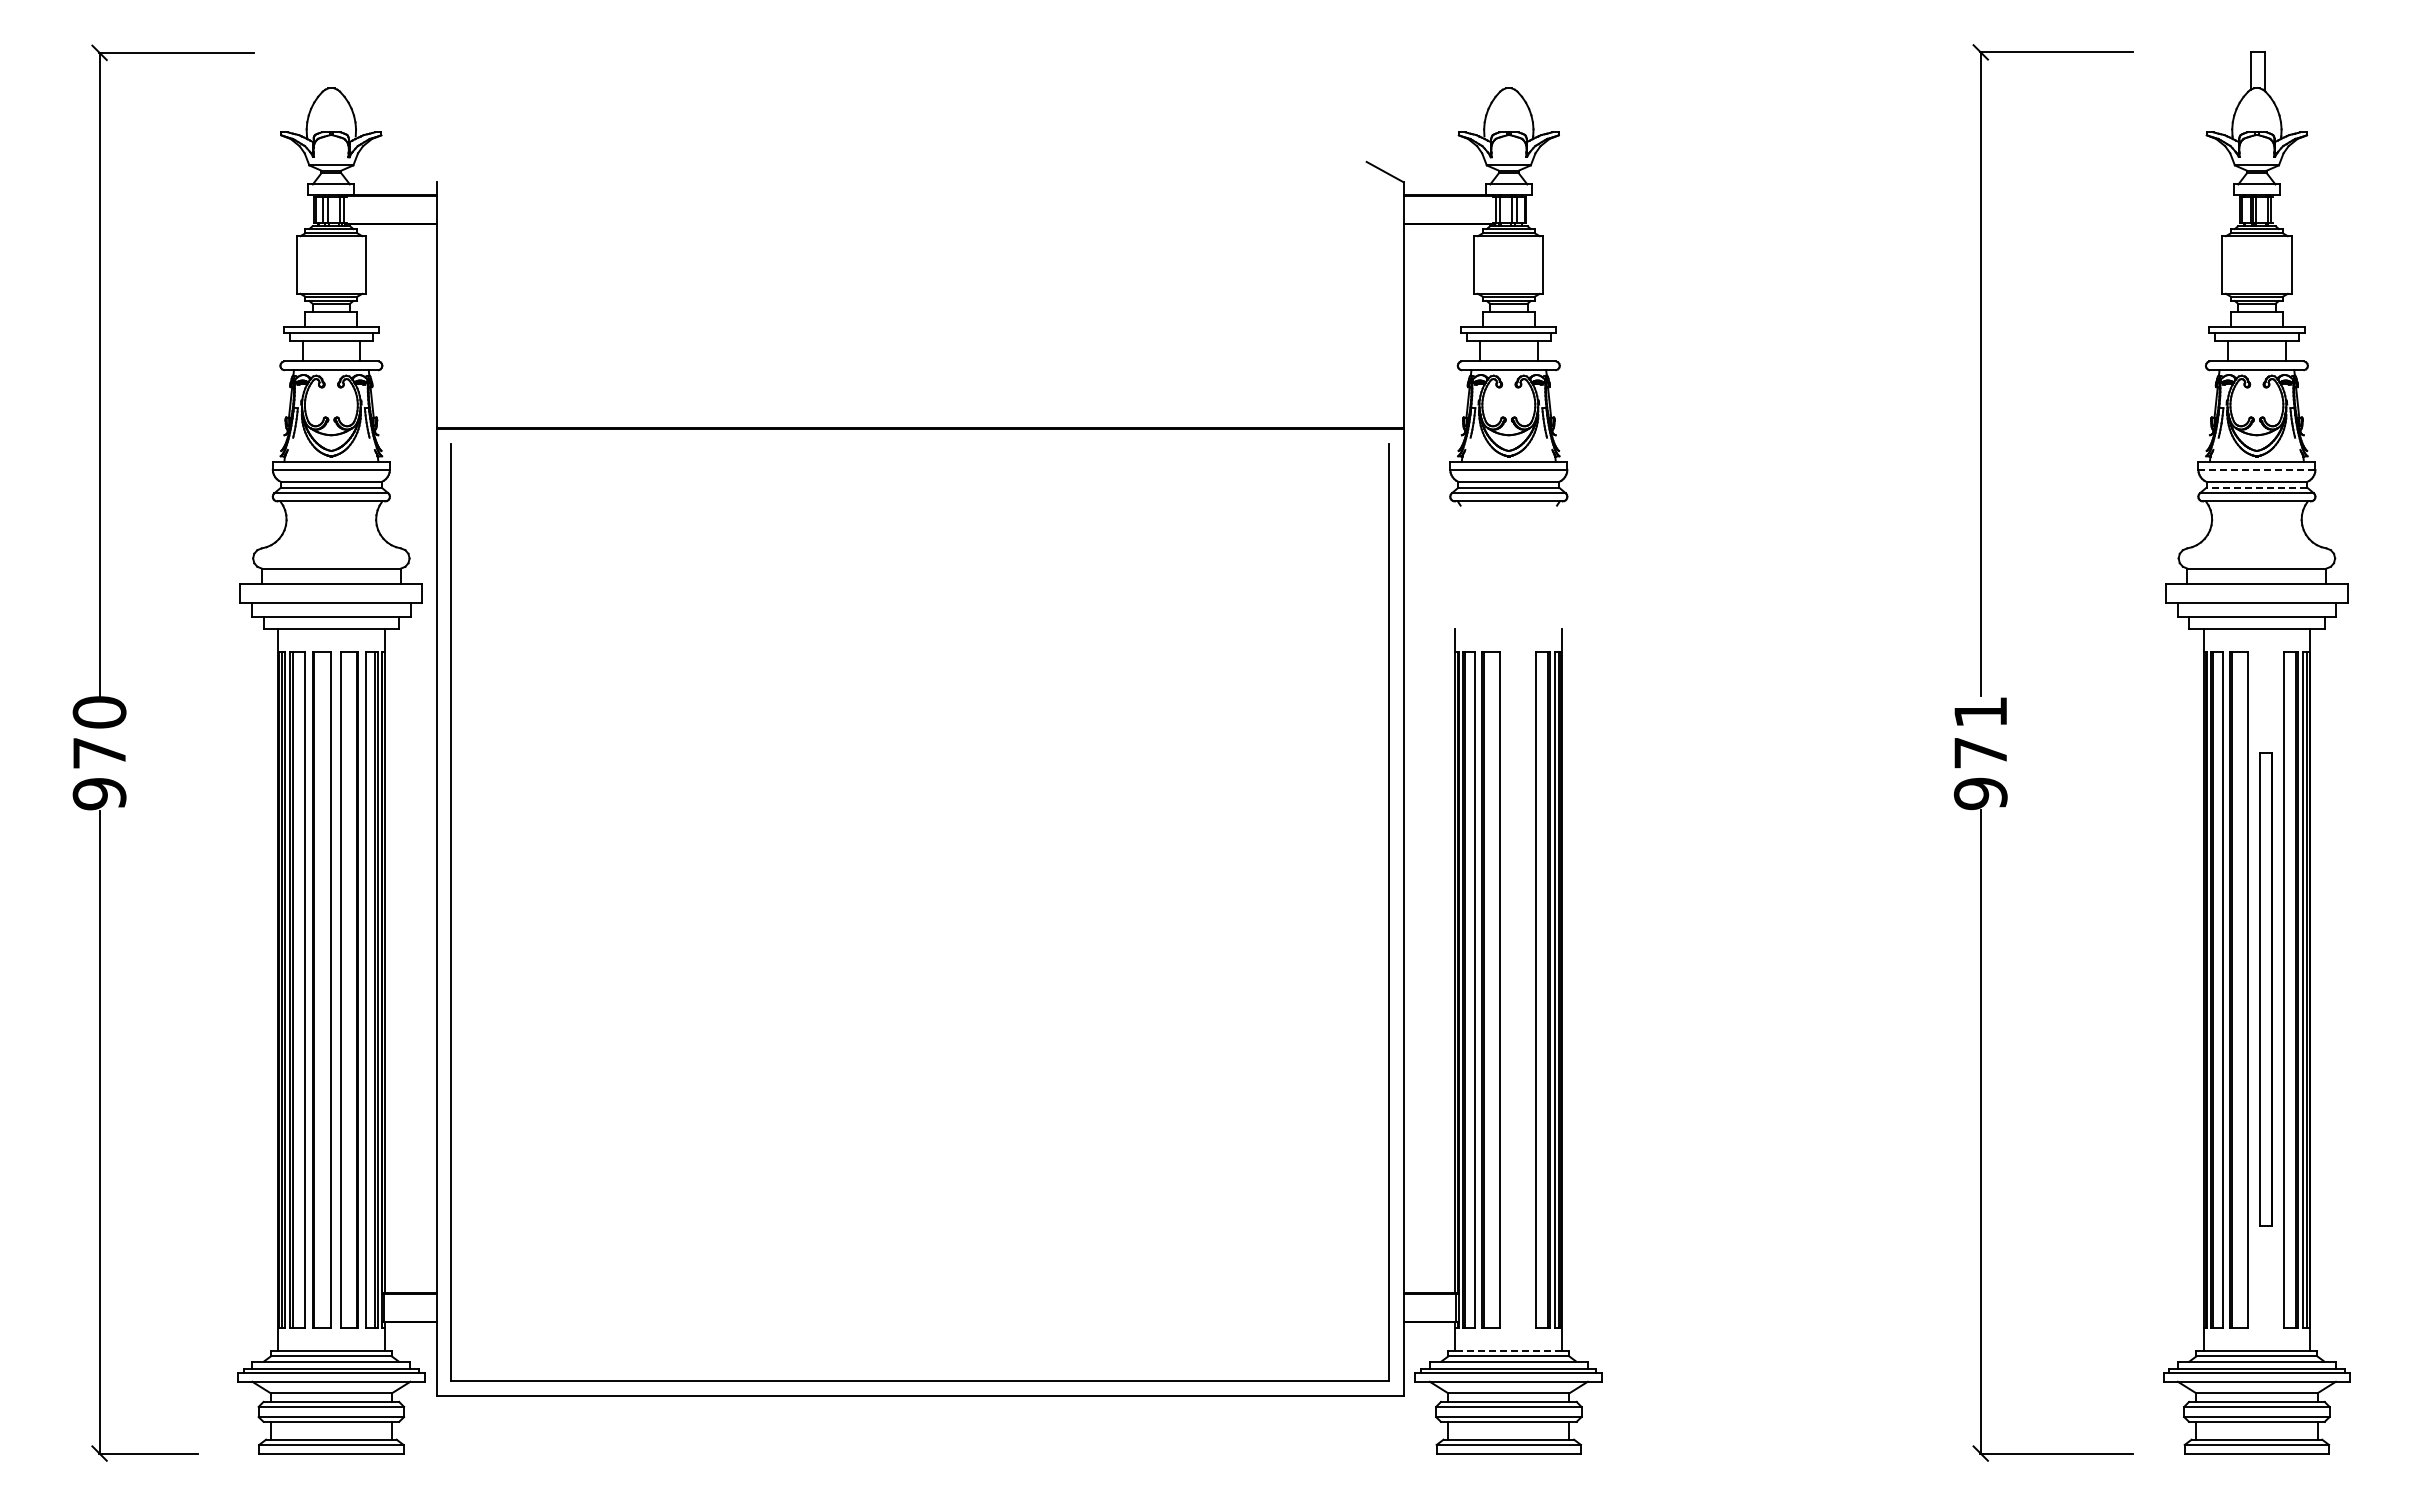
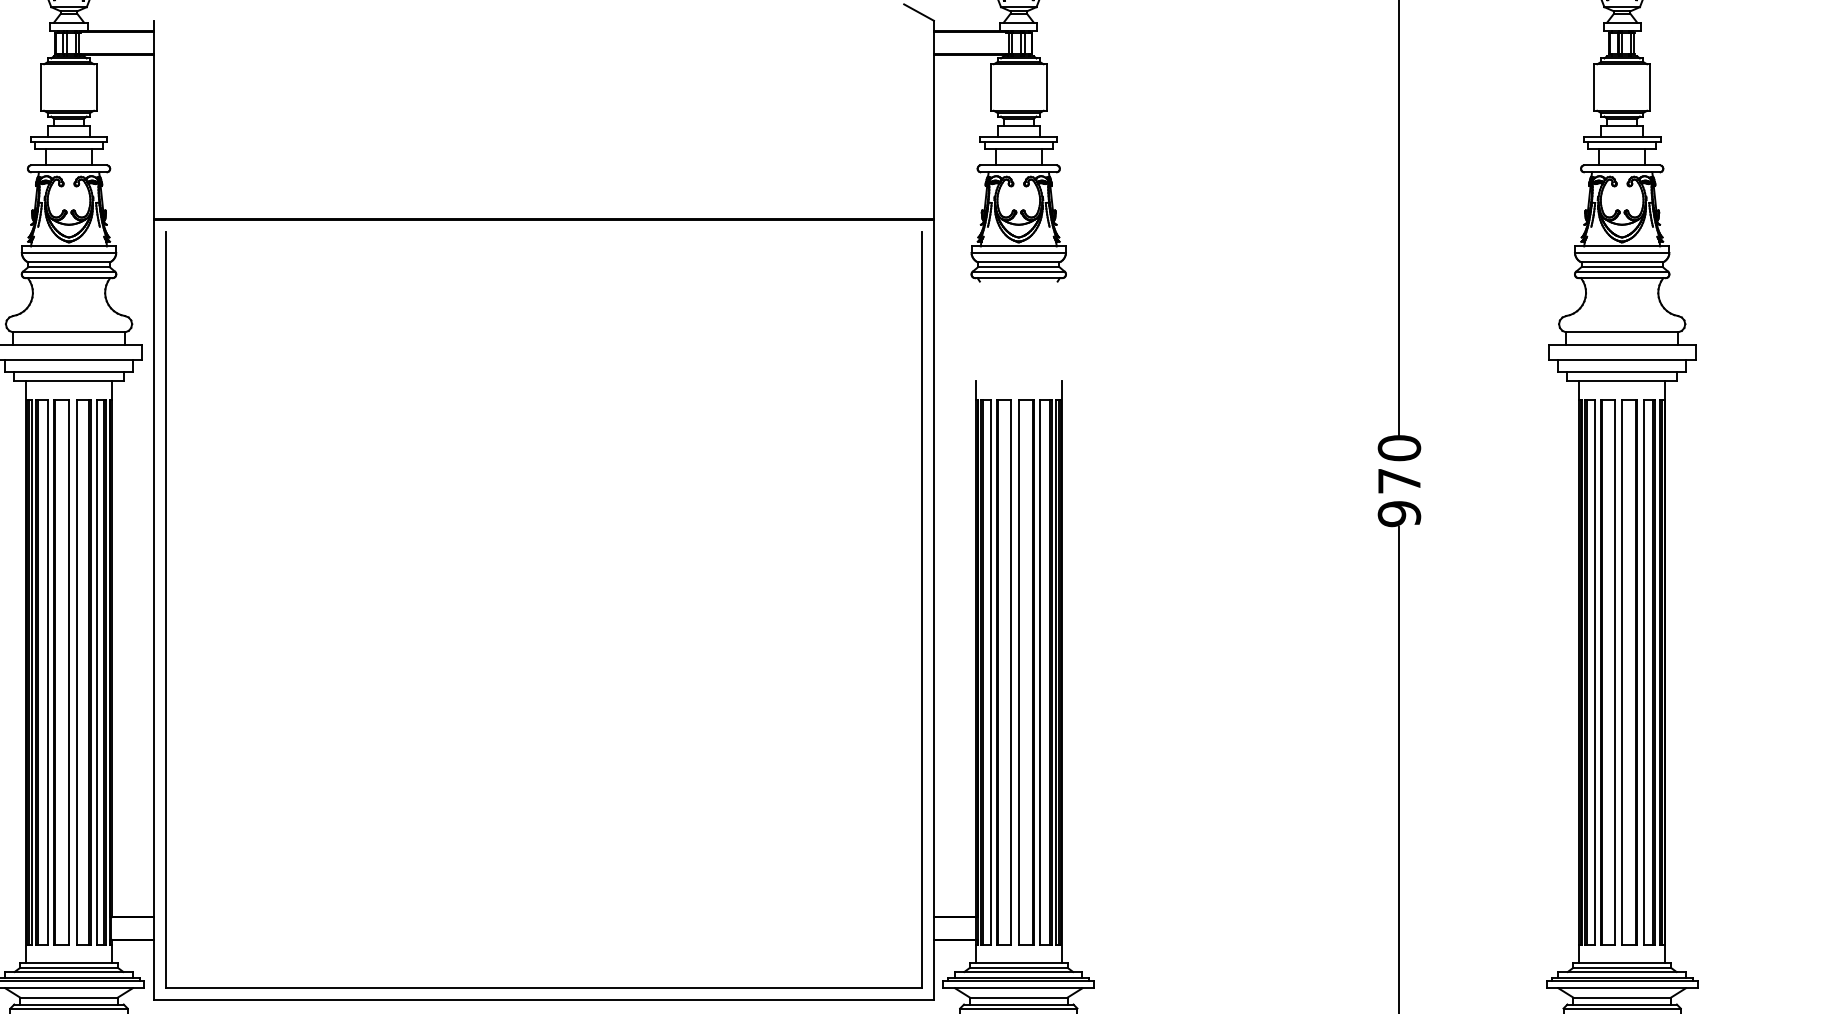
line: (2256, 470) -> (1621, 253), dashed -> solid
line: (2256, 487) -> (1621, 266), dashed -> solid
text: (1980, 712) -> (1399, 448), 971 -> 970
part: (1517, 989) -> (1025, 671), added
part: (2265, 989) -> (1629, 671), size x1.43
line: (1508, 1350) -> (1018, 963), dashed -> solid

